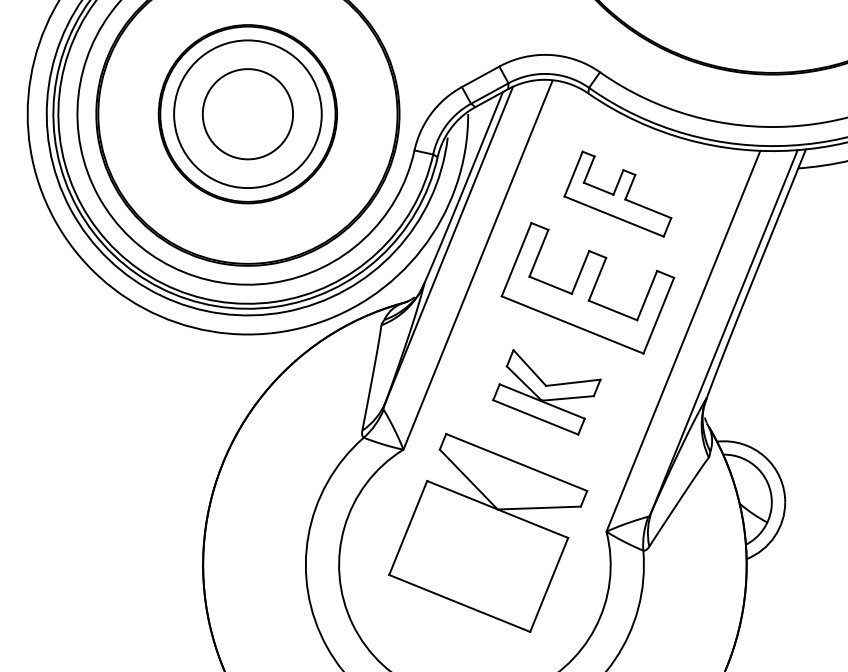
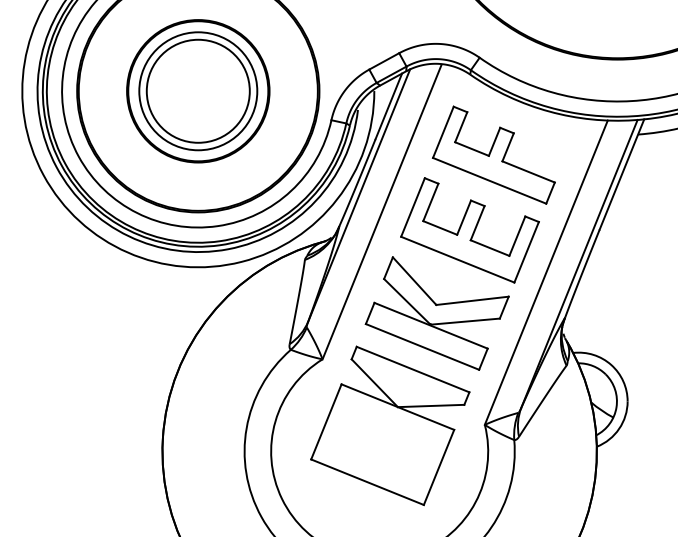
circle: (246, 113) -> (197, 90), size x1.43
part: (617, 193) -> (493, 154), size x1.43
part: (546, 392) -> (436, 313), size x1.67

